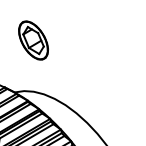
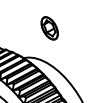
part: (33, 40) -> (49, 28), moved

